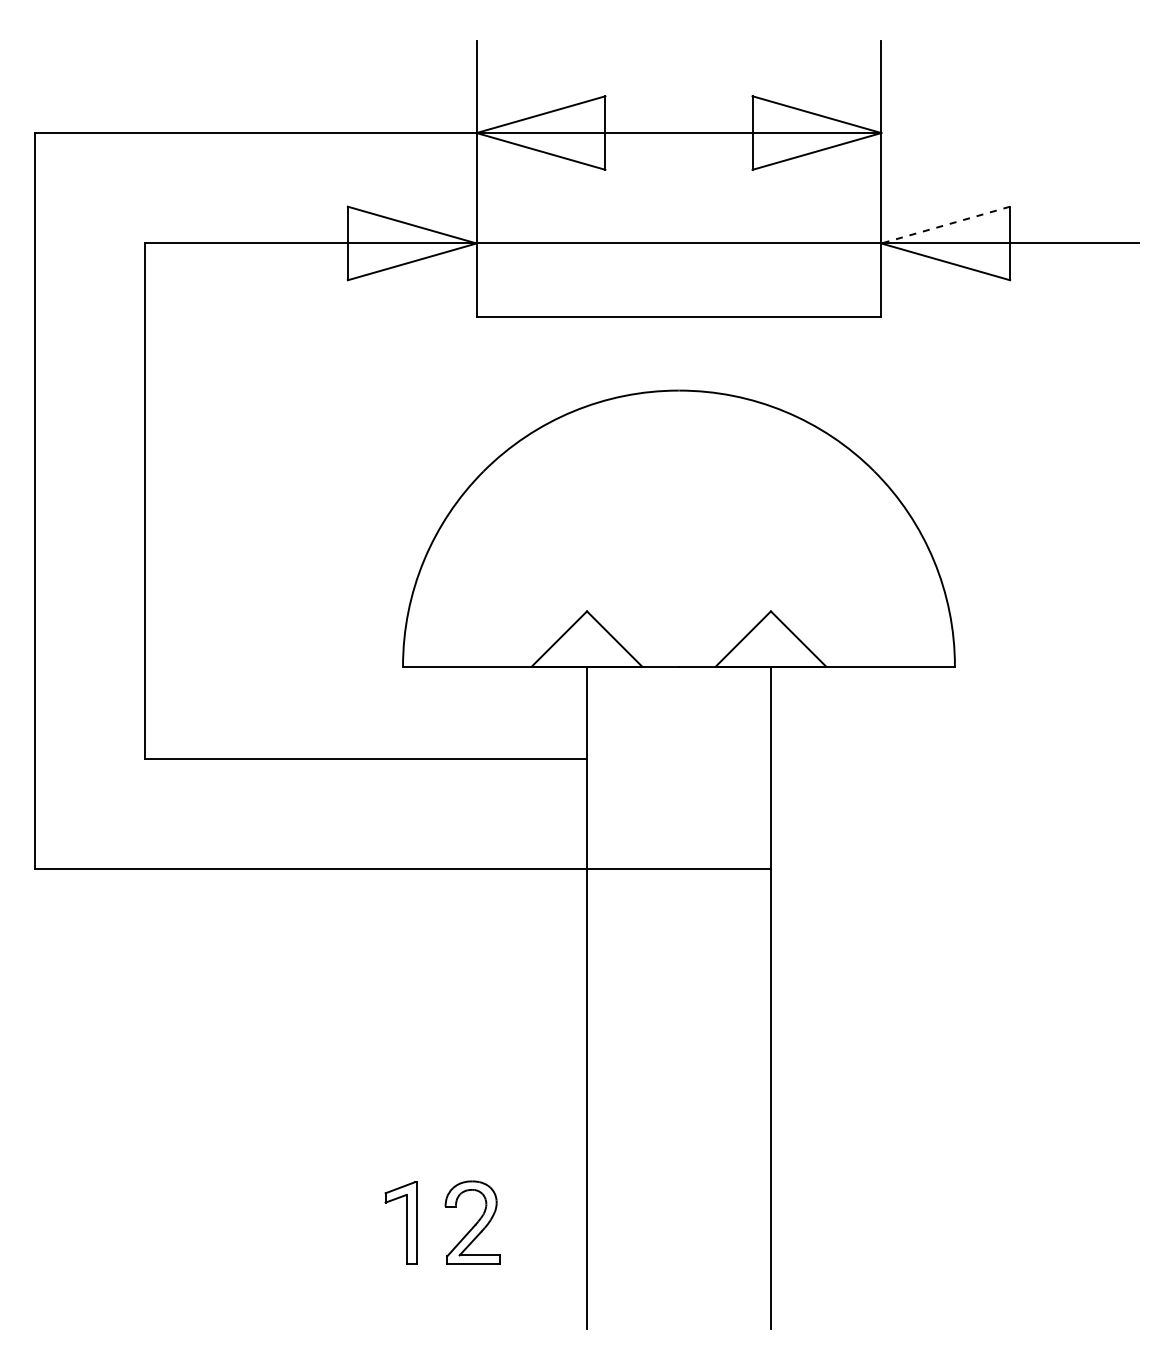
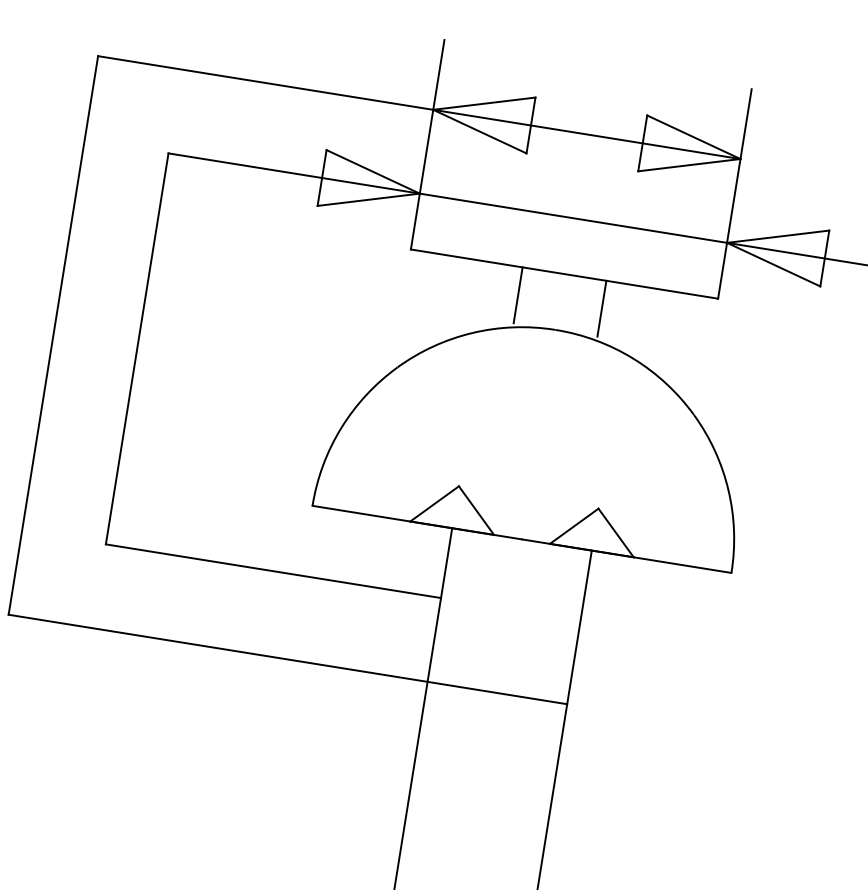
line: (945, 225) -> (777, 237), dashed -> solid
line: (623, 353) -> (517, 295), added
line: (734, 353) -> (602, 308), added

